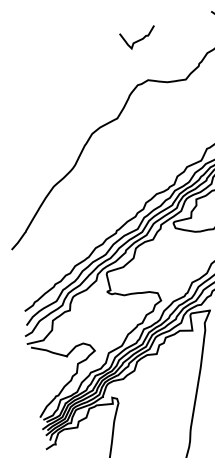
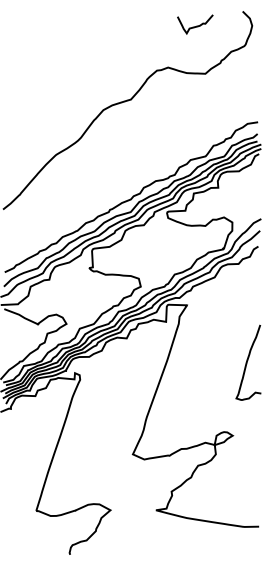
curve: (139, 38) -> (196, 25), moved

